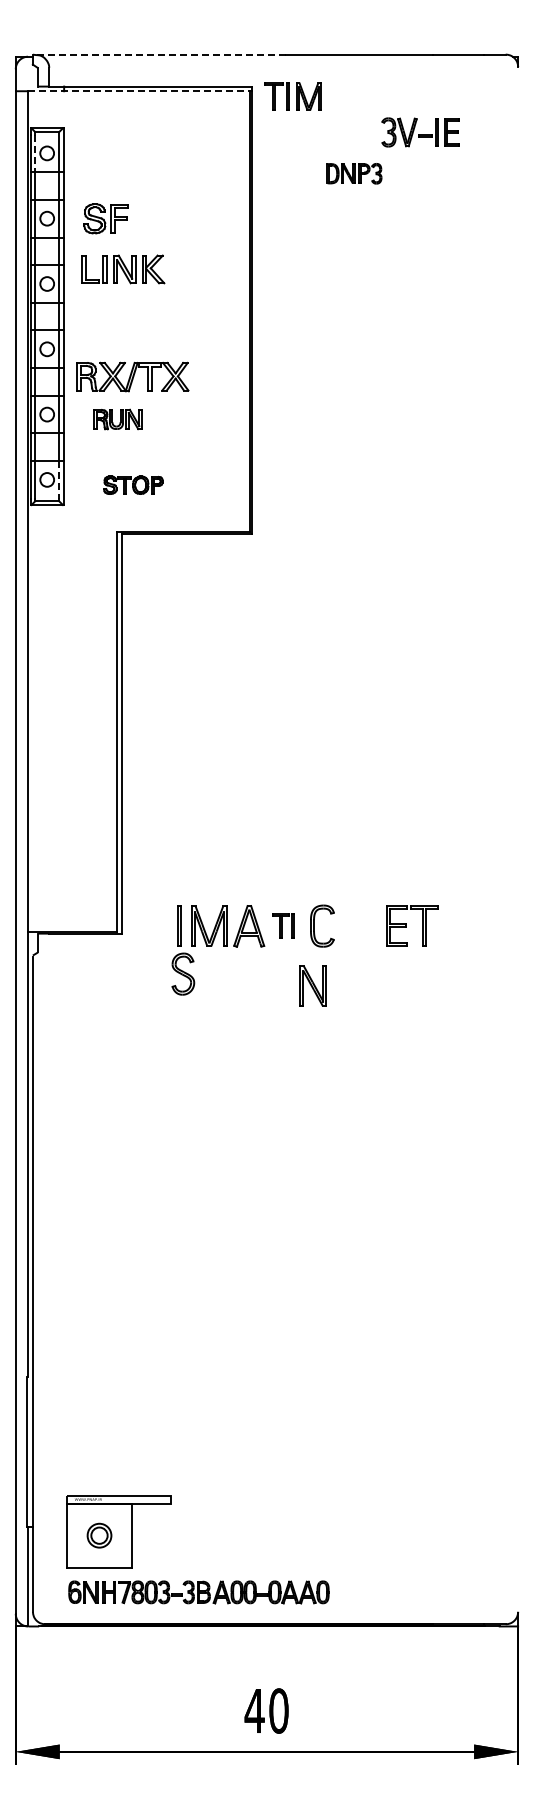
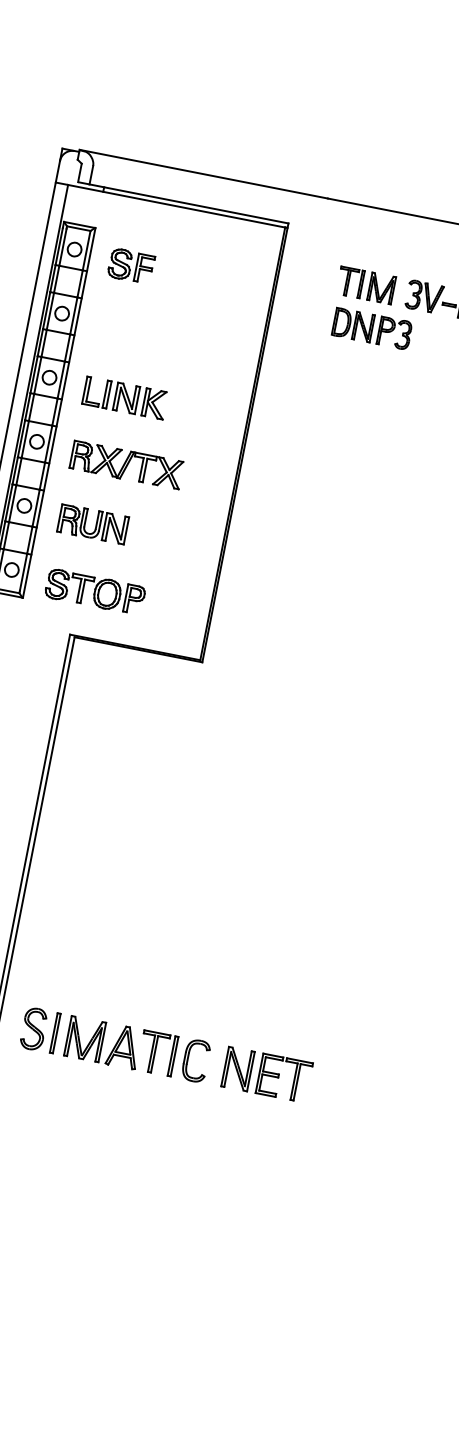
line: (158, 54) -> (202, 173), dashed -> solid
line: (138, 91) -> (176, 206), dashed -> solid
part: (292, 96) -> (365, 285), moved
line: (35, 153) -> (63, 247), dashed -> solid
part: (354, 173) -> (372, 328), size x1.43
part: (105, 218) -> (130, 265), moved
part: (123, 269) -> (125, 398), moved
part: (132, 376) -> (126, 464), moved
part: (117, 419) -> (92, 524), size x1.43
line: (59, 479) -> (23, 571), dashed -> solid
part: (133, 484) -> (95, 591), size x1.67
part: (283, 925) -> (157, 1052), size x1.67
part: (183, 973) -> (34, 1028), moved
part: (312, 985) -> (237, 1068), moved

